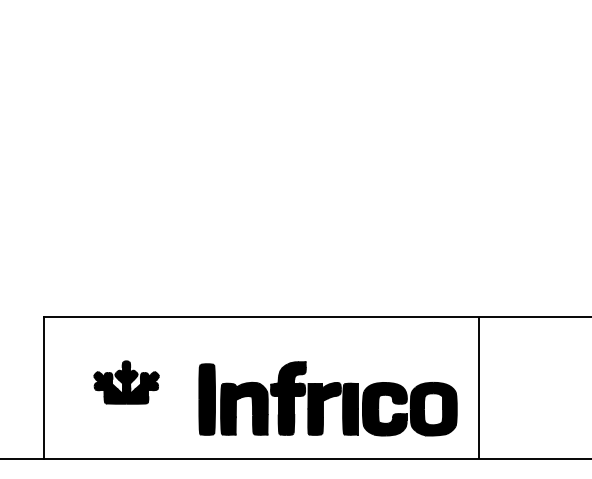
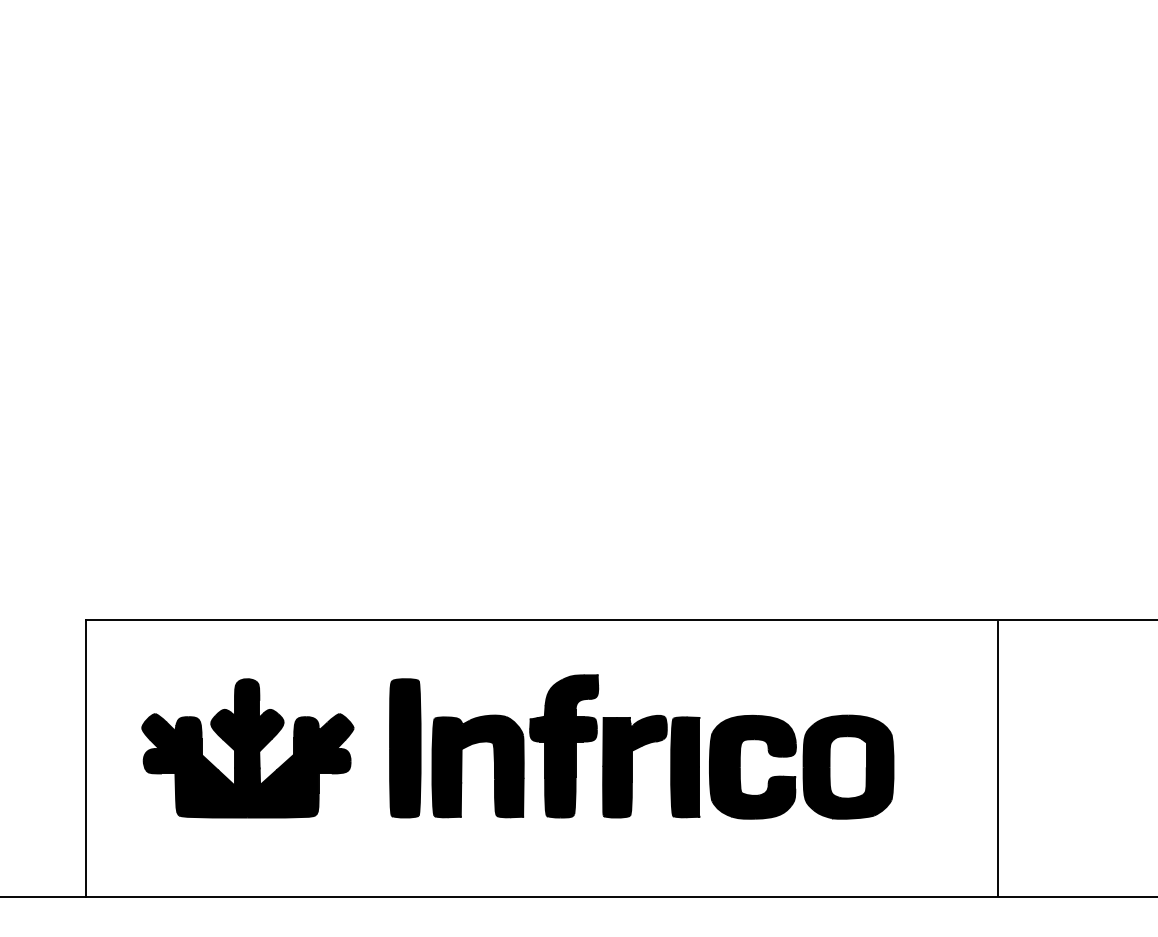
part: (126, 382) -> (247, 748), size x1.67
line: (479, 387) -> (998, 758), moved
part: (327, 398) -> (640, 746), moved

